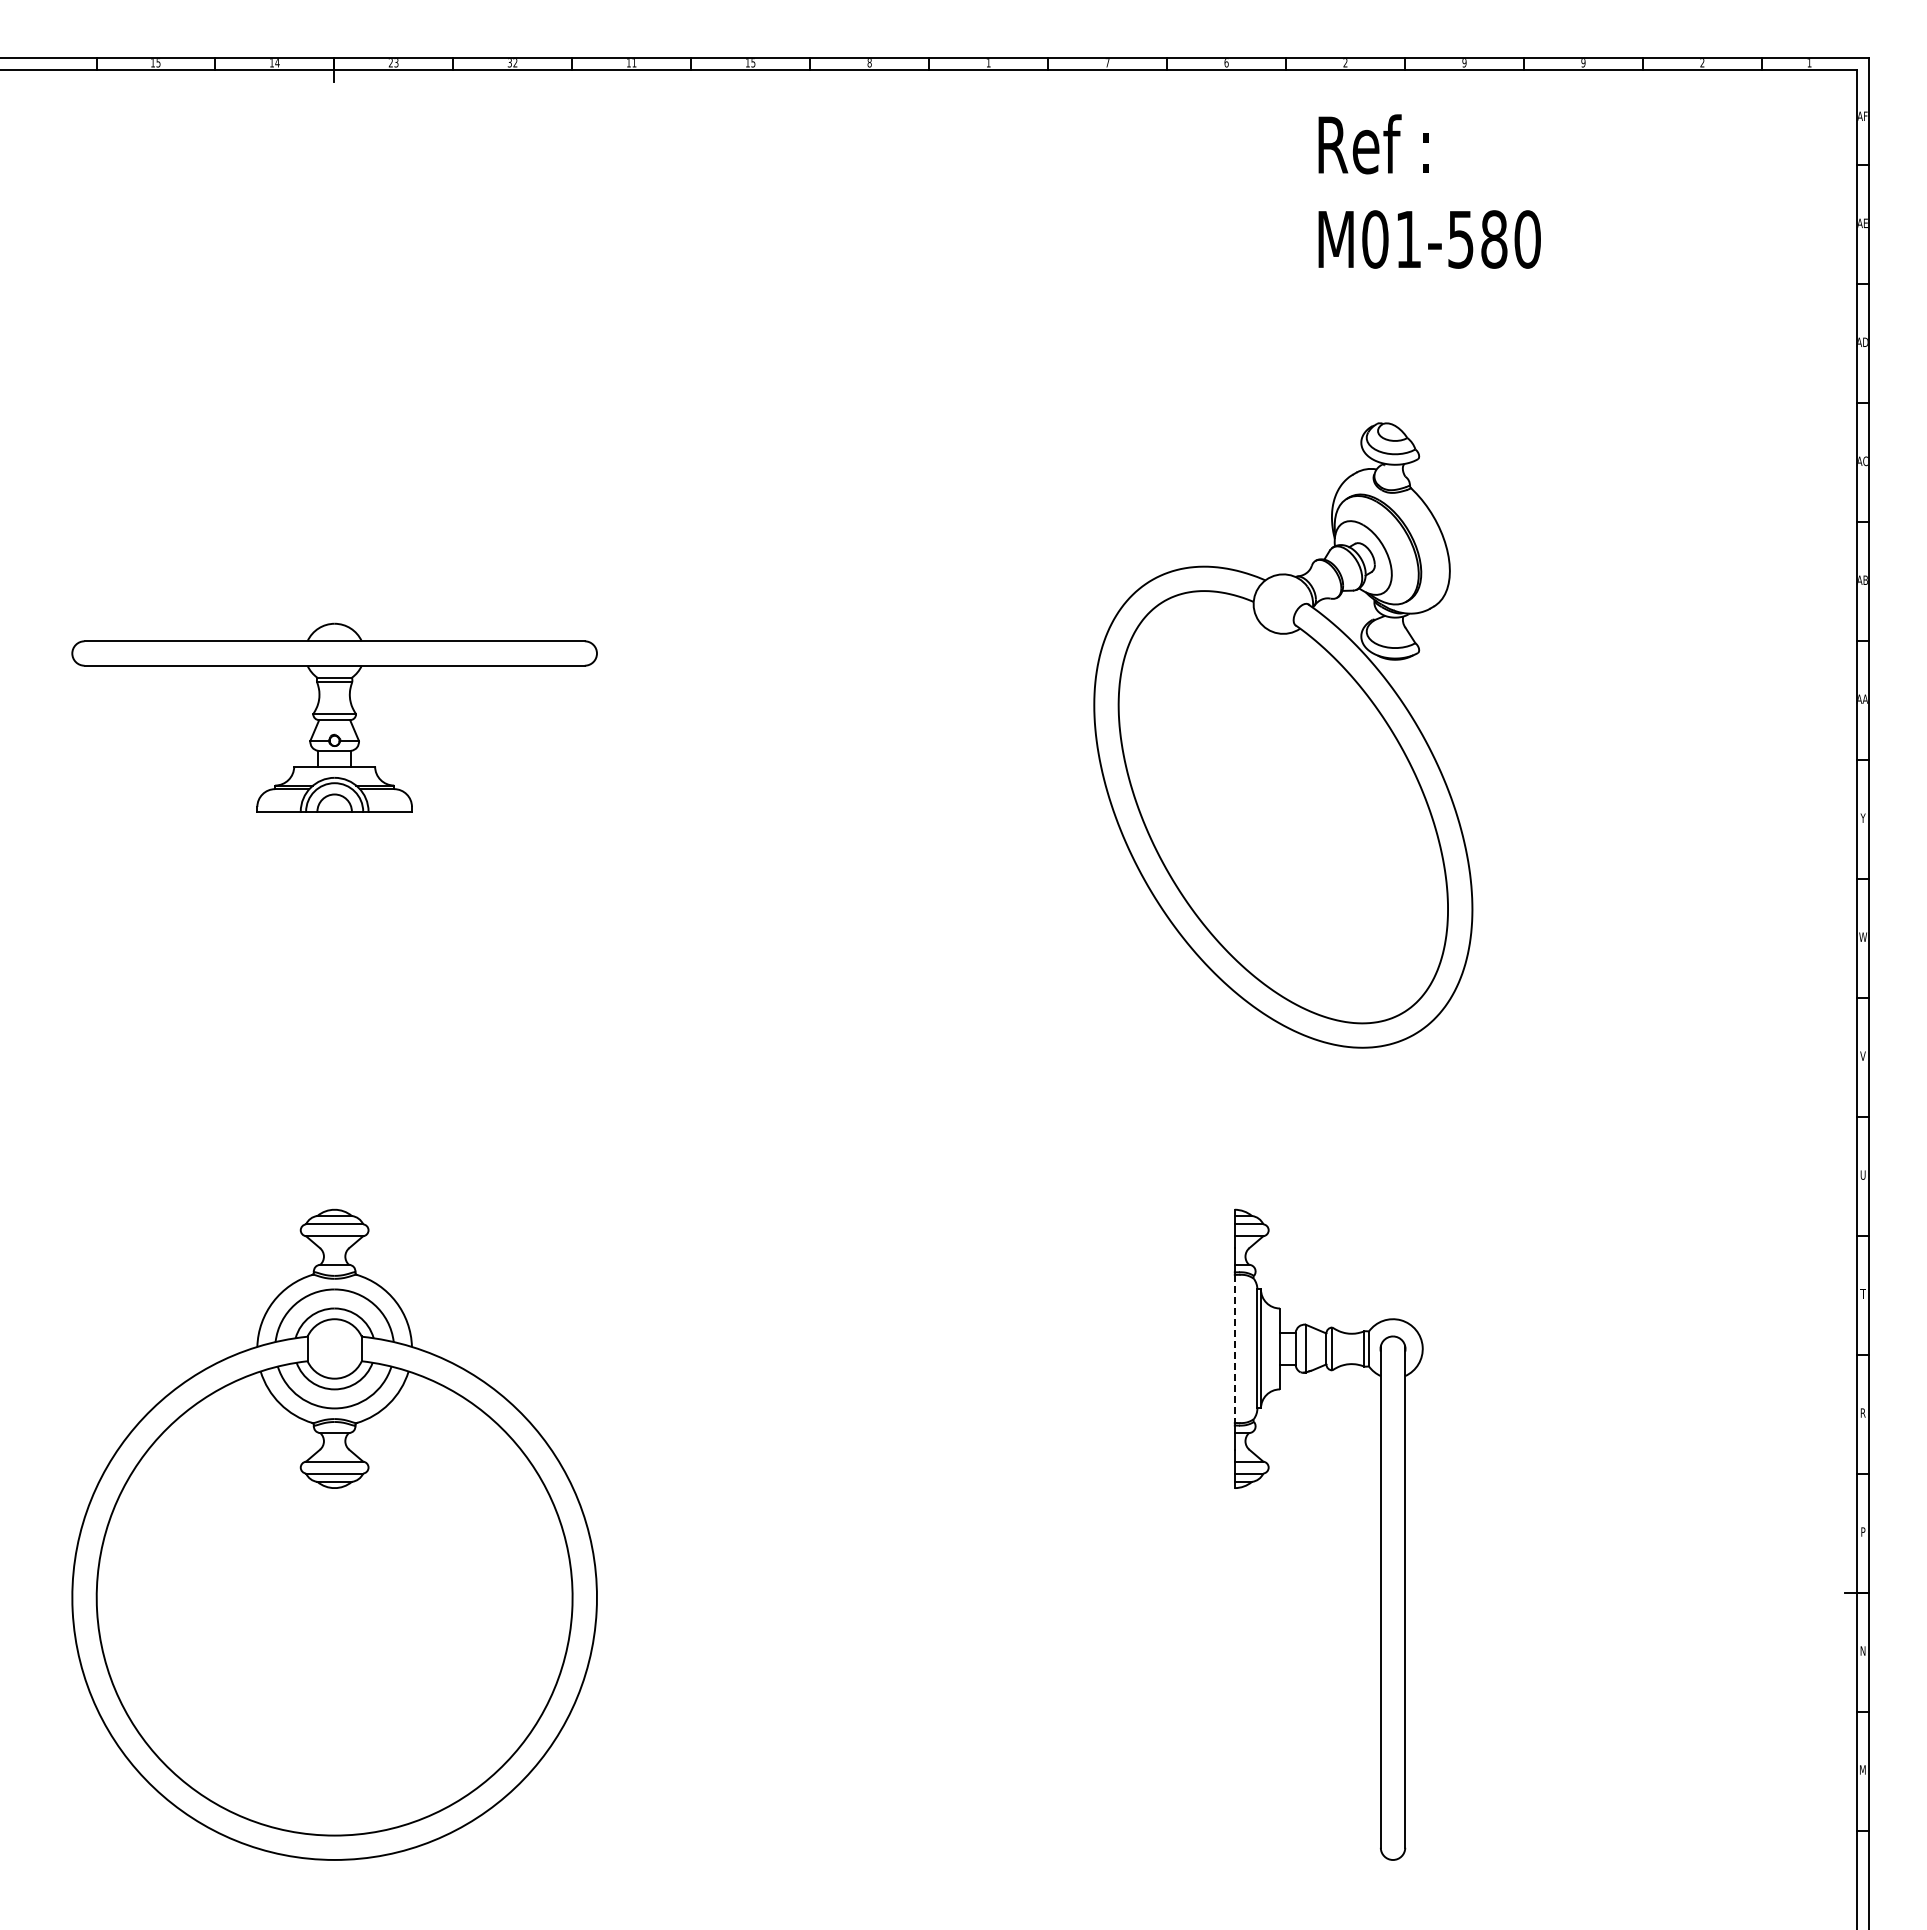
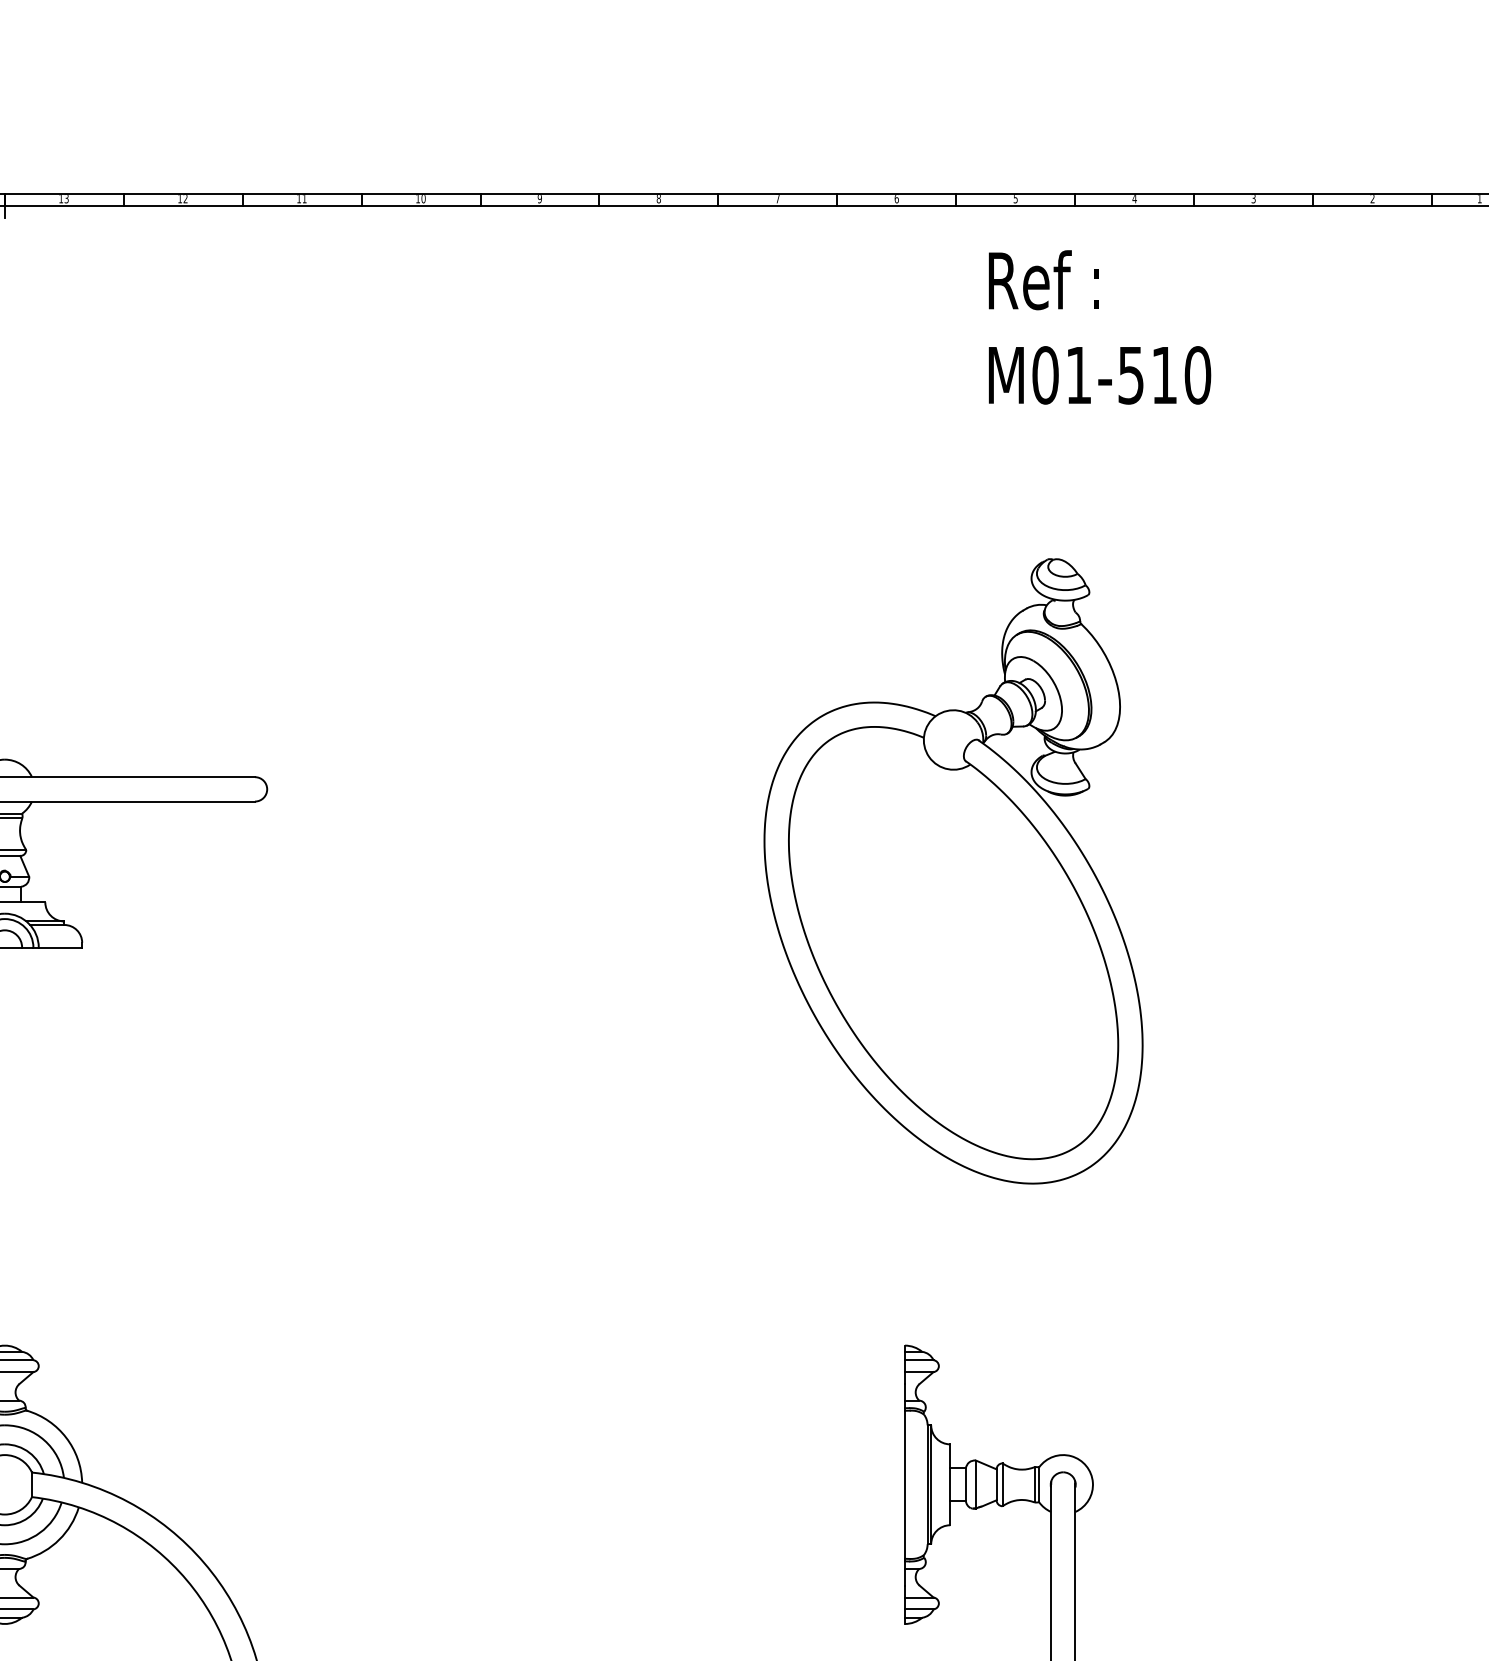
text: (390, 63) -> (60, 199), 23 -> 13
text: (509, 63) -> (179, 199), 32 -> 12
text: (753, 63) -> (423, 199), 15 -> 10
text: (869, 63) -> (539, 199), 8 -> 9
text: (988, 63) -> (658, 199), 1 -> 8
text: (1345, 63) -> (1015, 199), 2 -> 5
text: (1464, 63) -> (1134, 199), 9 -> 4
text: (1583, 63) -> (1253, 199), 9 -> 3
text: (1494, 239) -> (1164, 375), ^JM01-580 -> ^JM01-510
line: (1234, 1349) -> (904, 1485), dashed -> solid

